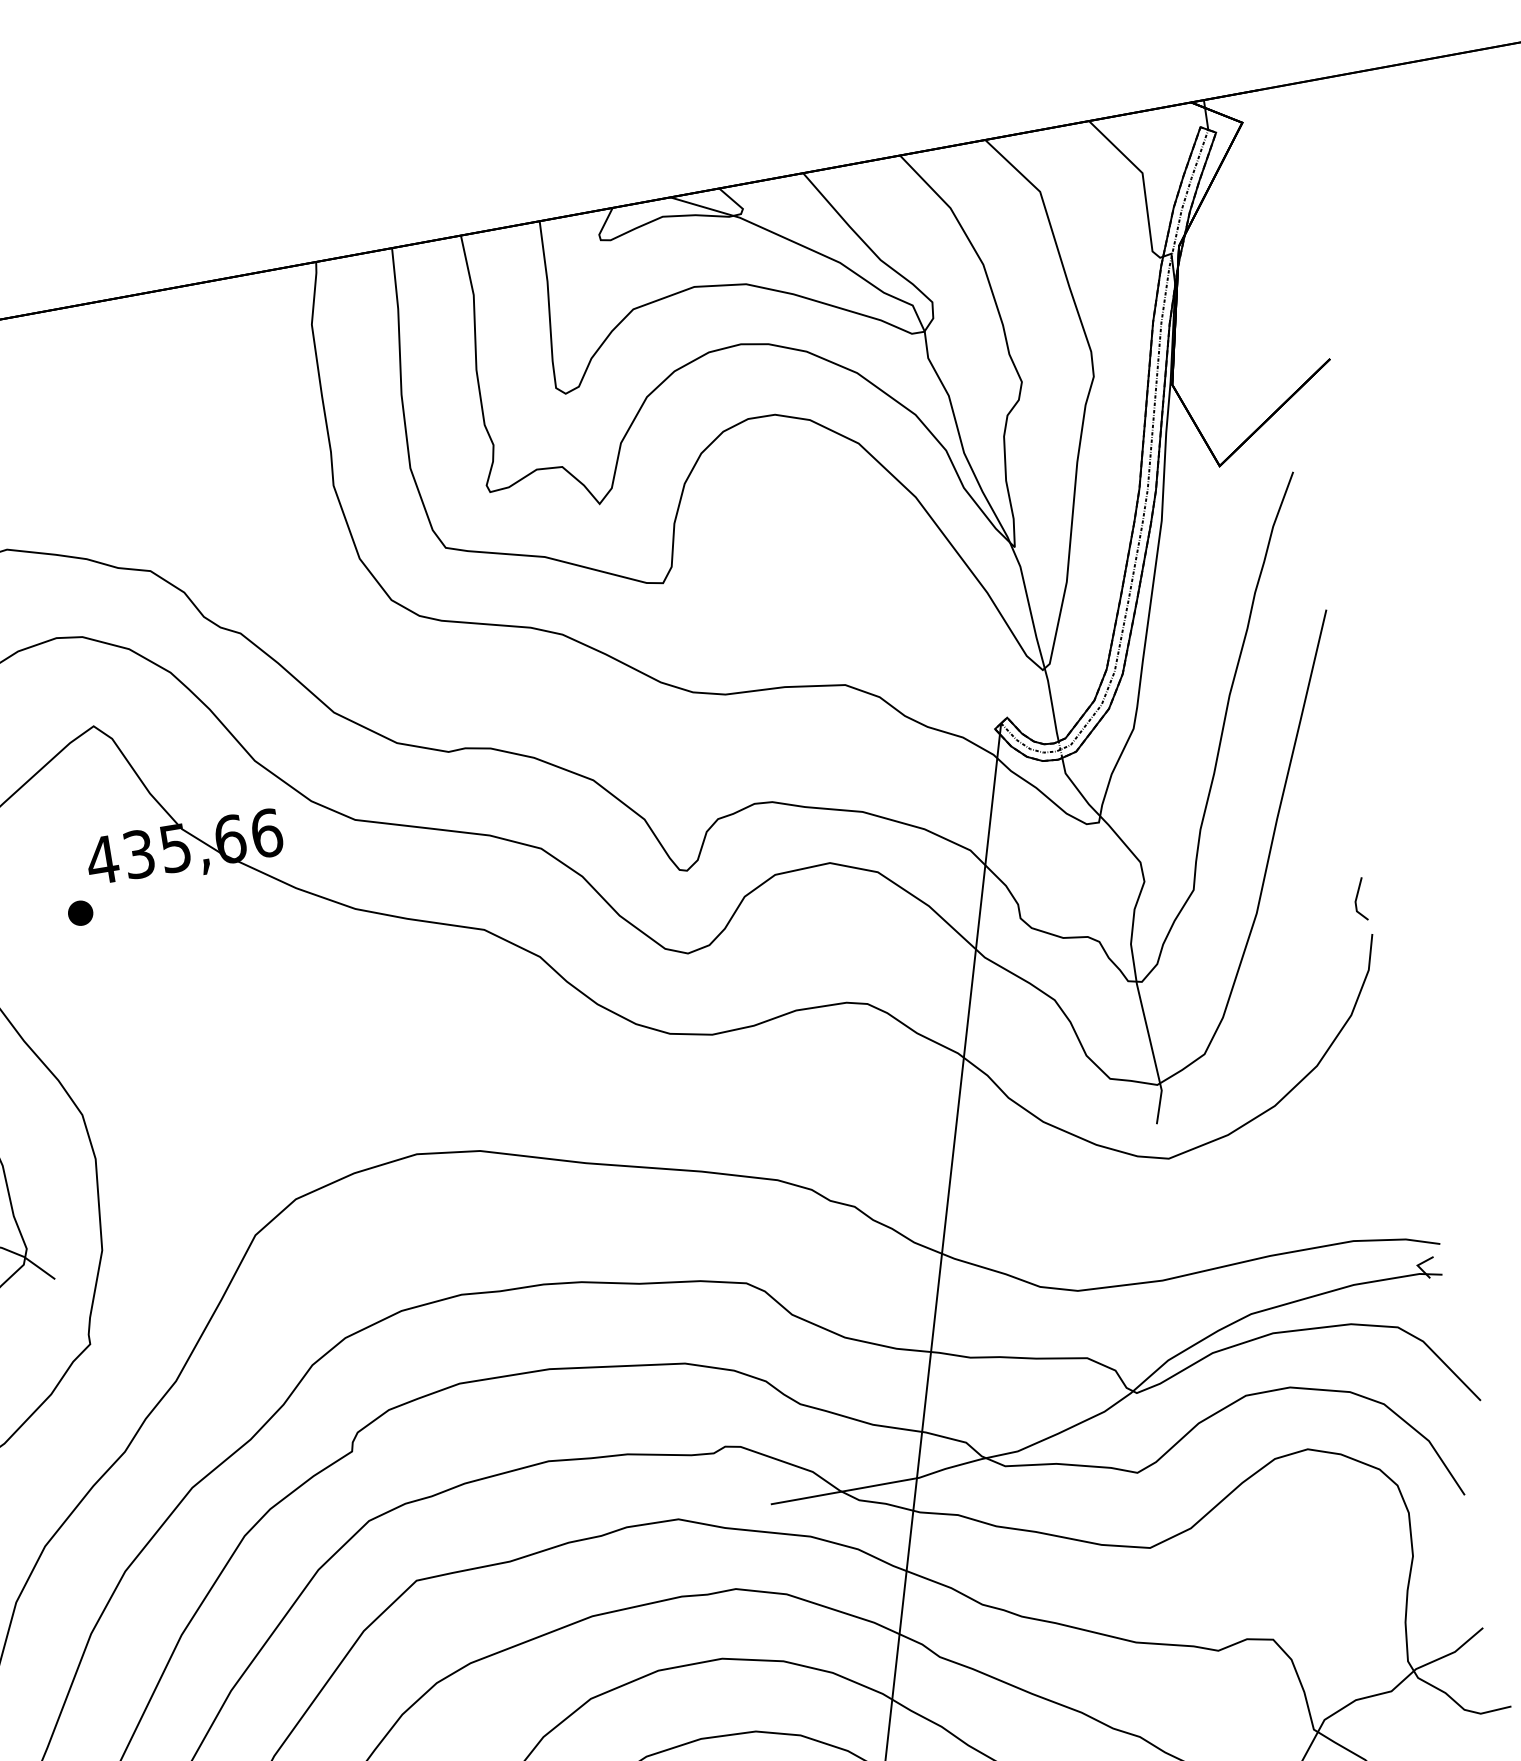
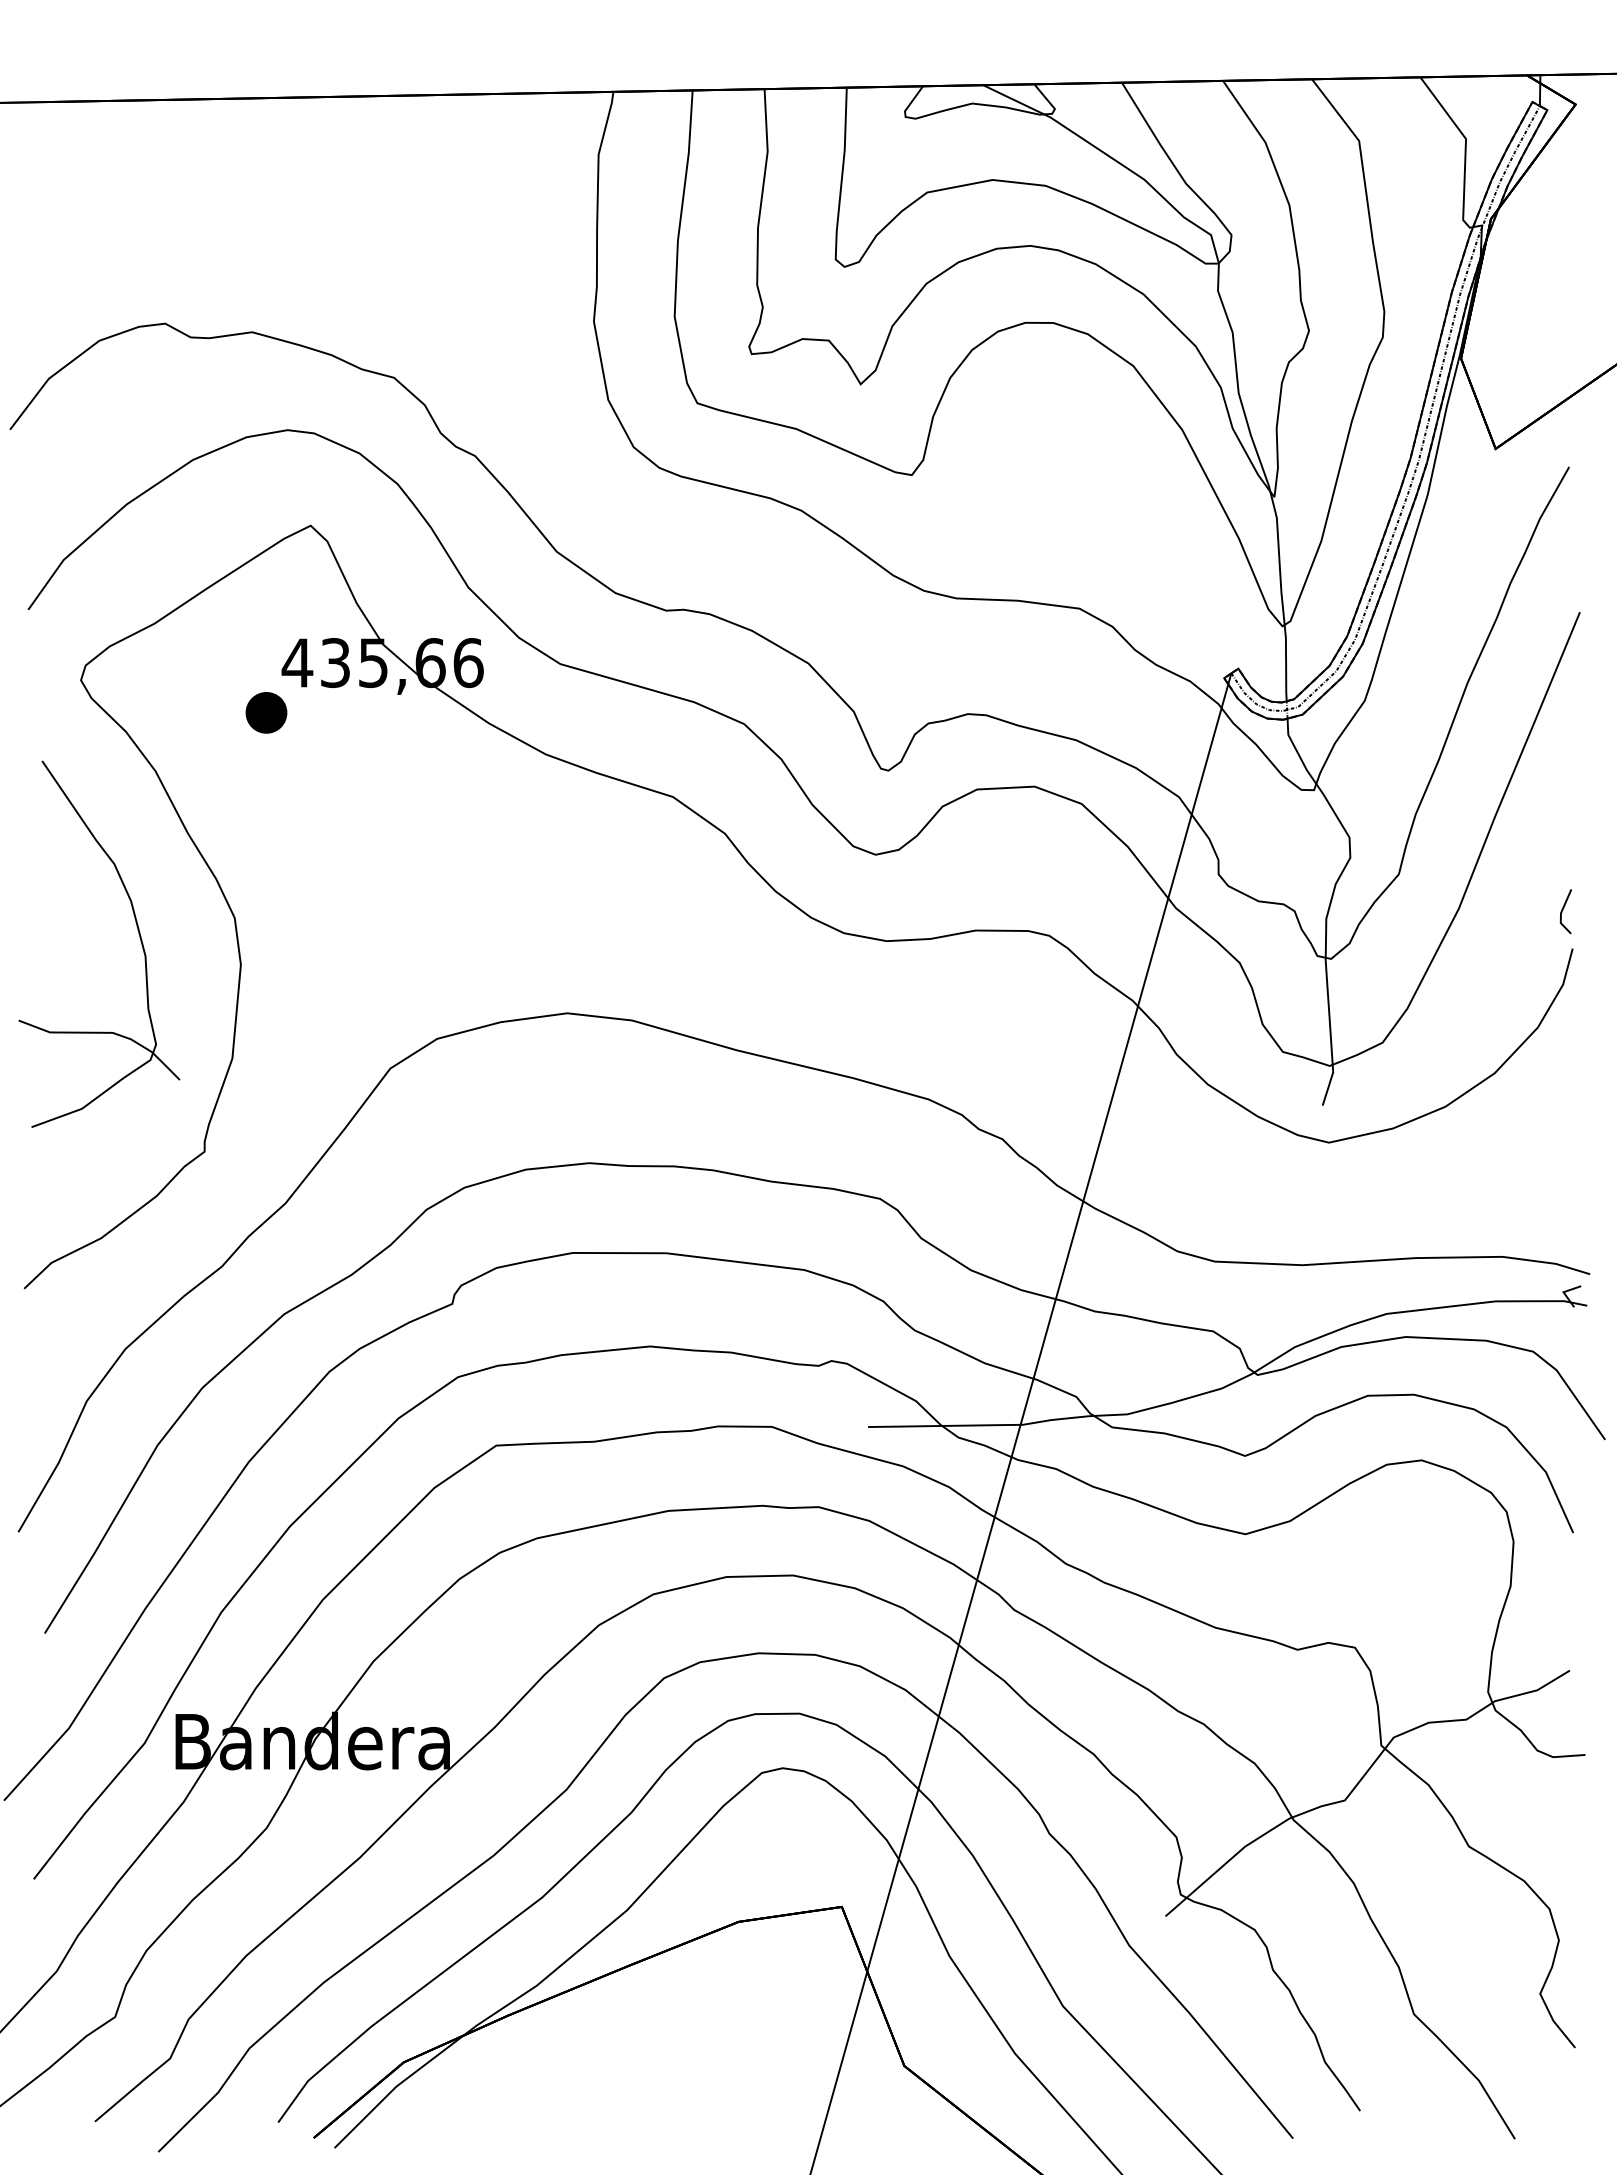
part: (80, 913) -> (266, 713), size x1.6

